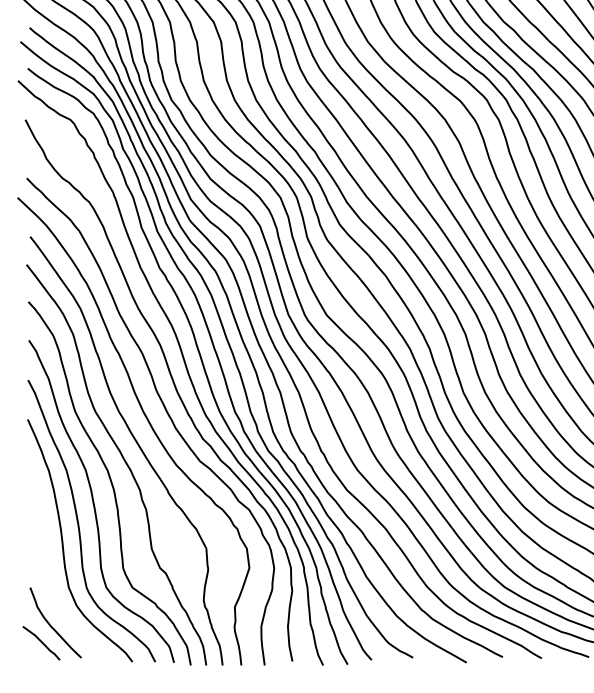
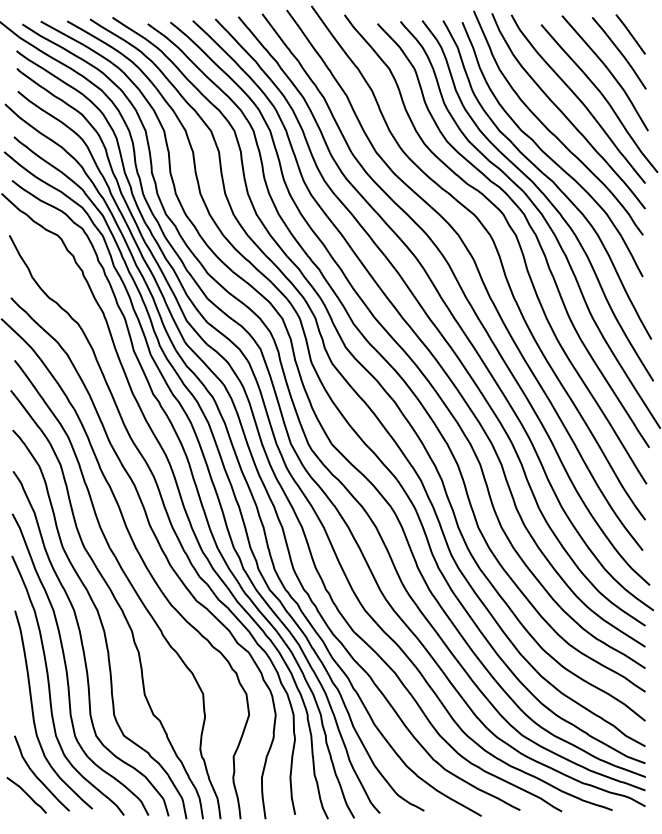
curve: (48, 568) -> (34, 715), added

